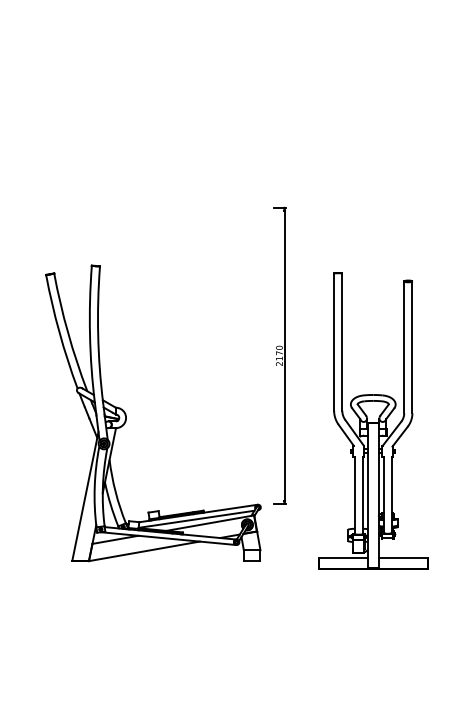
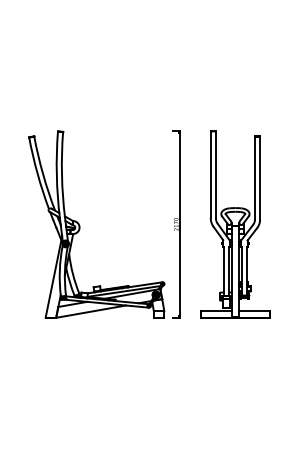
part: (127, 414) -> (80, 225), moved
part: (373, 421) -> (235, 224), moved

